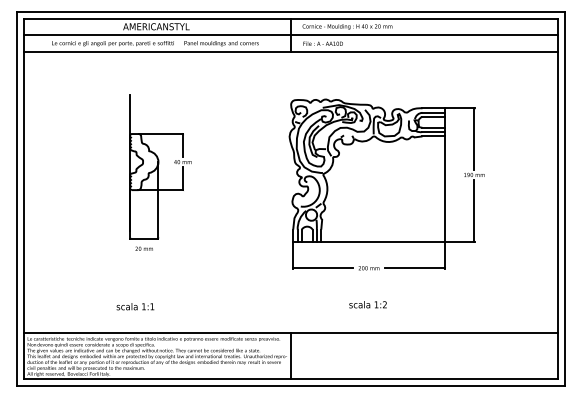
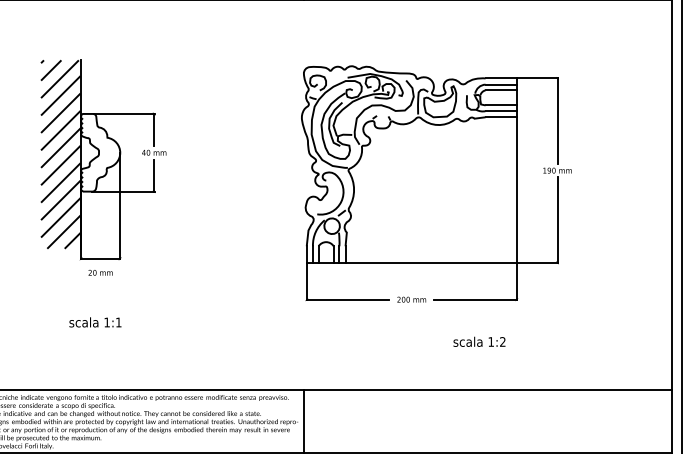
hatch: (115, 163) -> (60, 154), added
text: (367, 304) -> (478, 341), moved
text: (135, 306) -> (95, 322), moved

